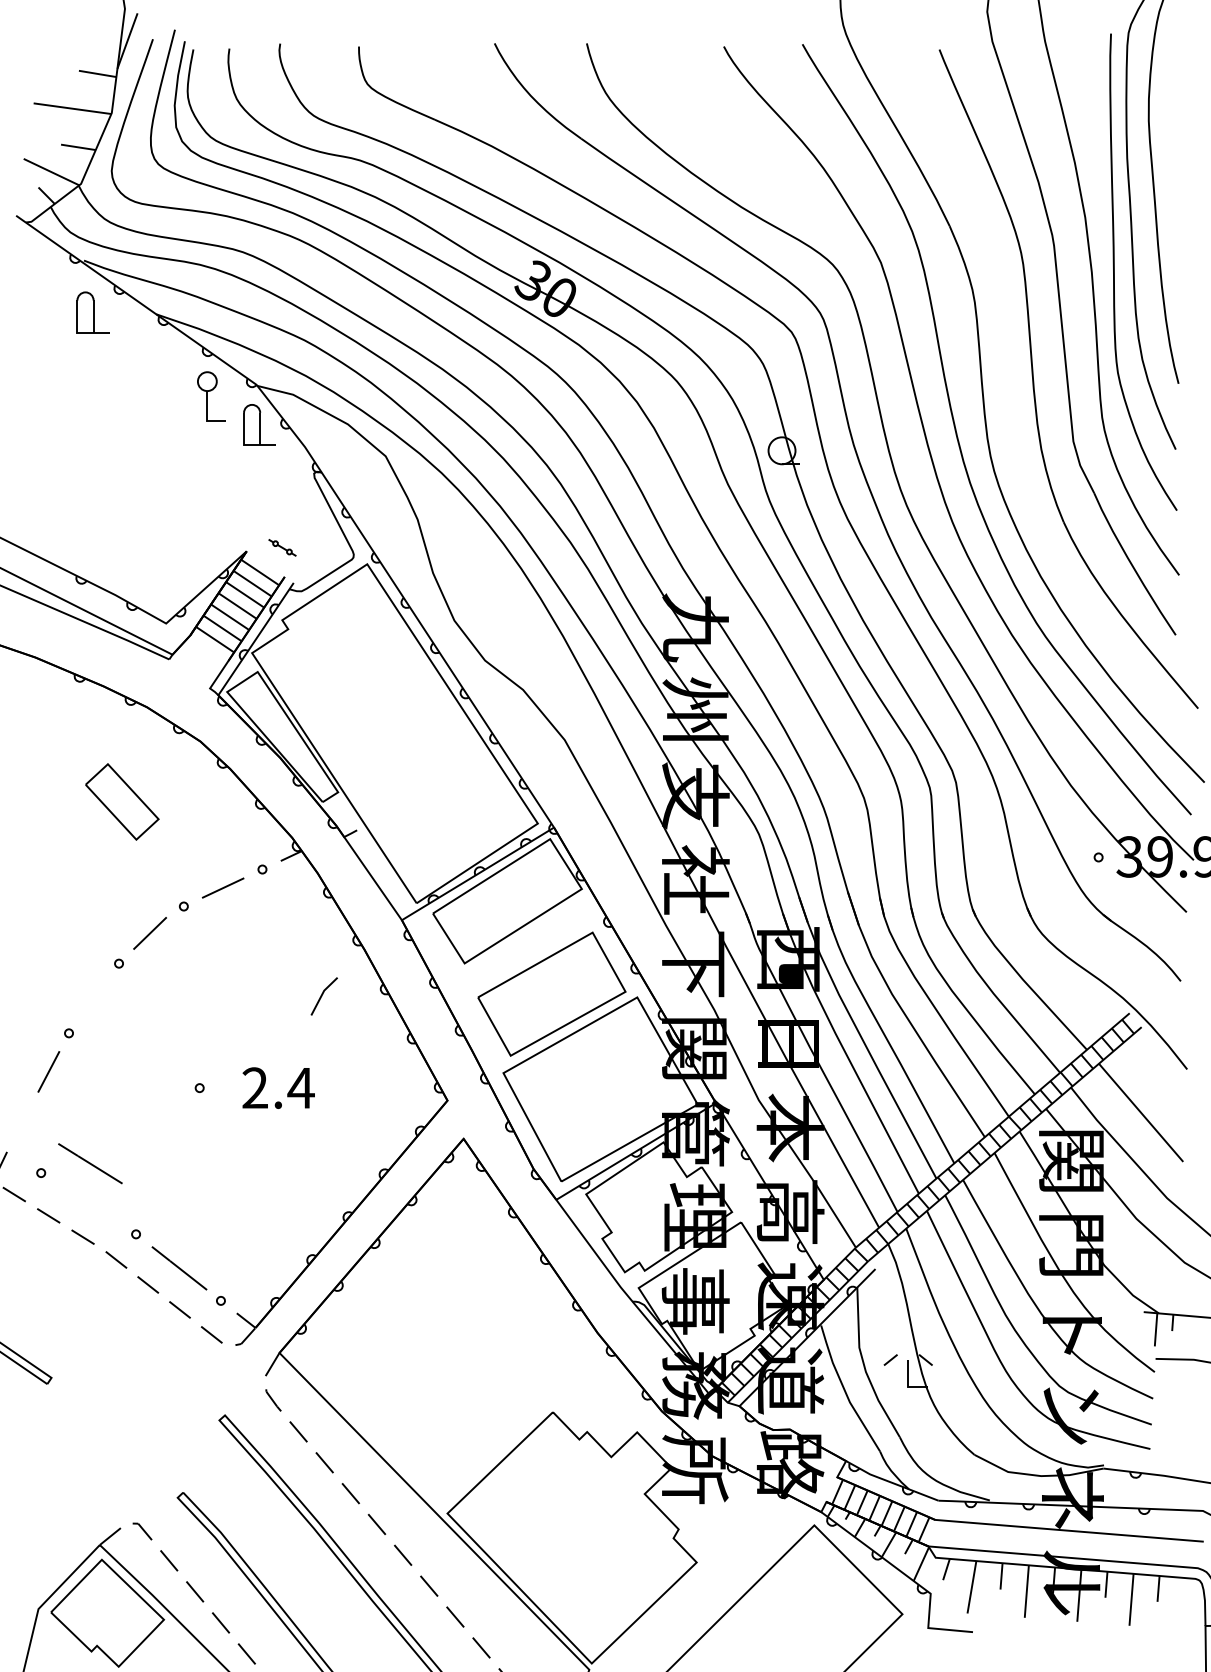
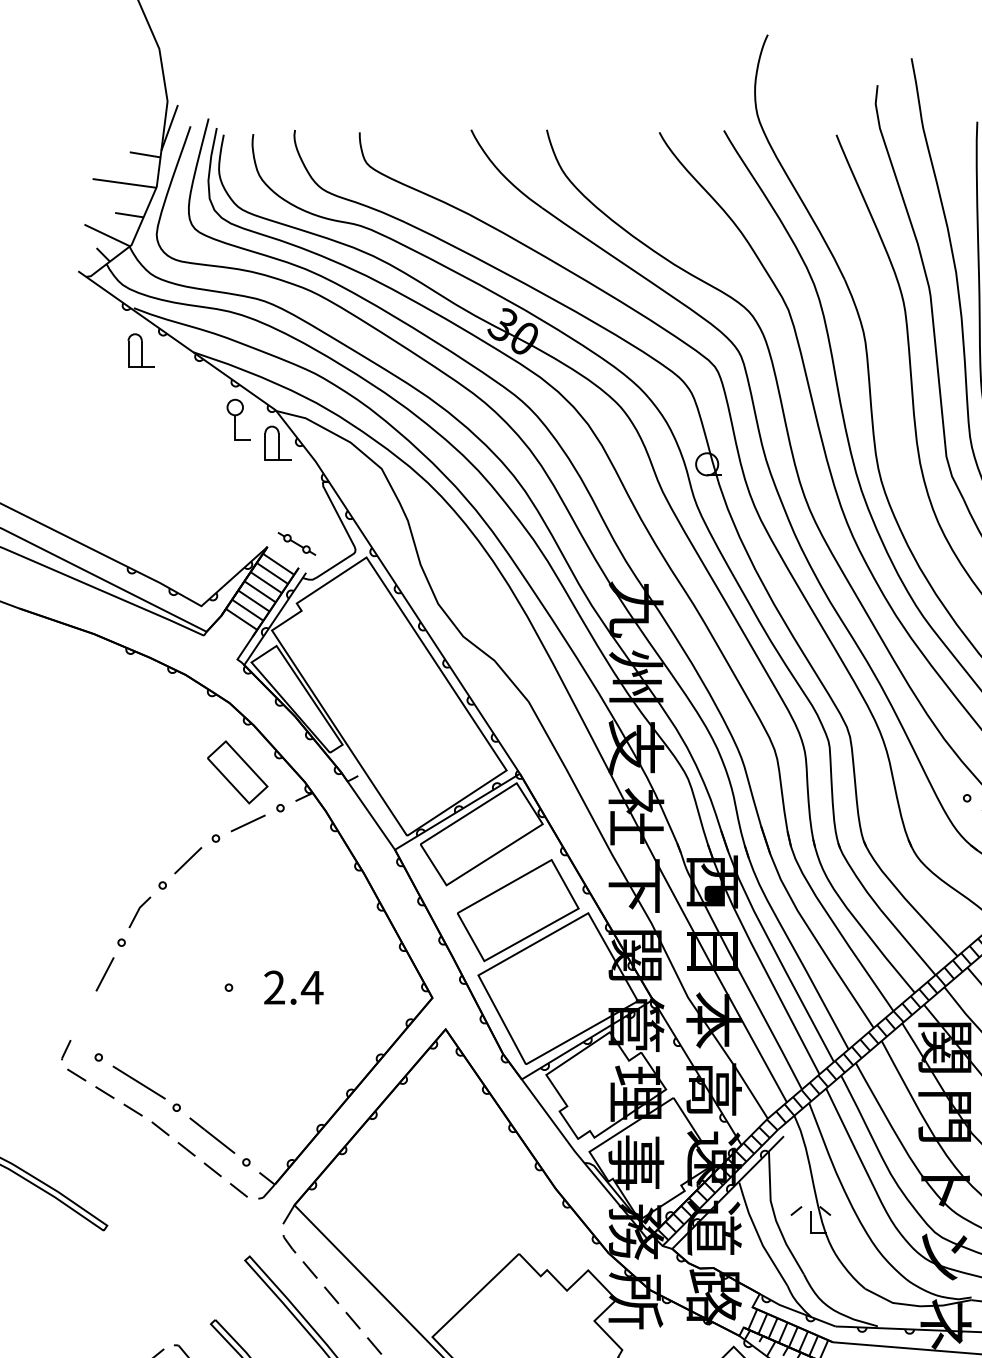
part: (282, 547) -> (296, 543), size x1.67
part: (122, 801) -> (237, 772), moved
line: (322, 996) -> (138, 912), moved
line: (90, 1163) -> (139, 1082), moved

